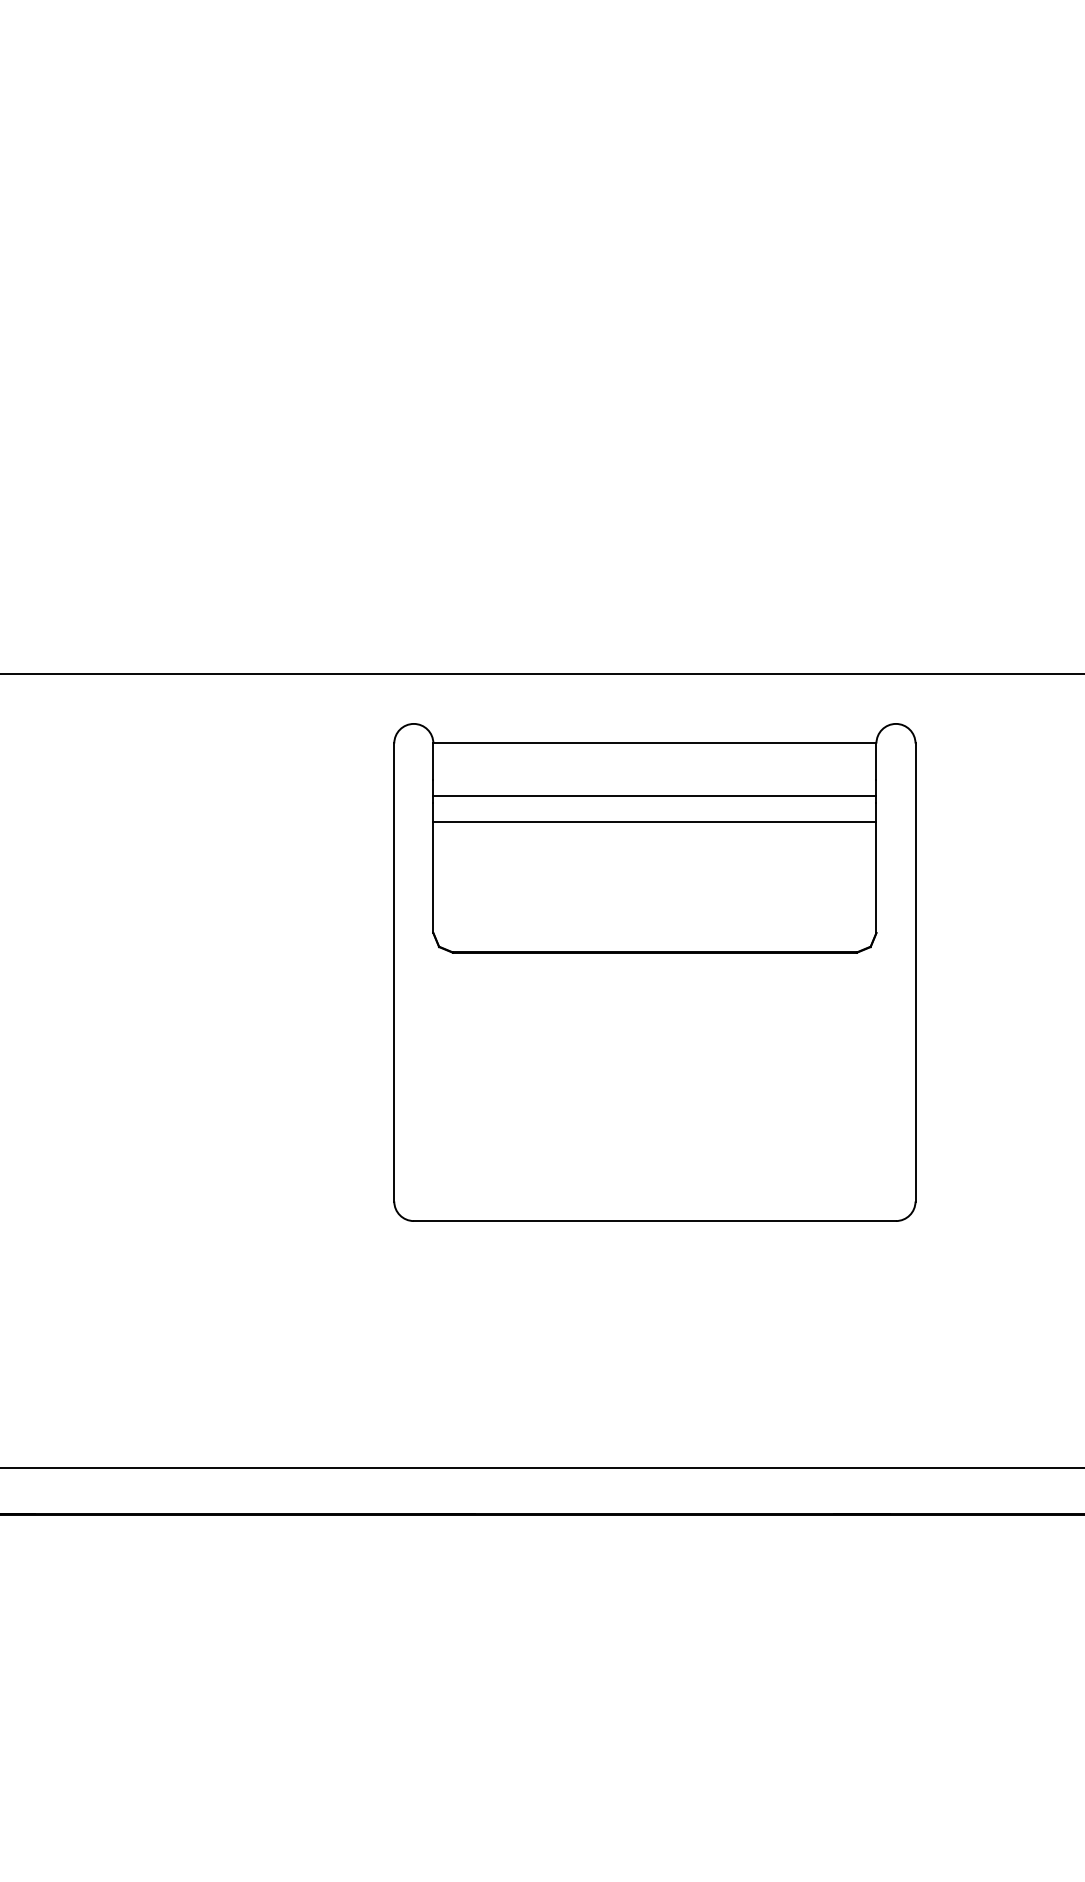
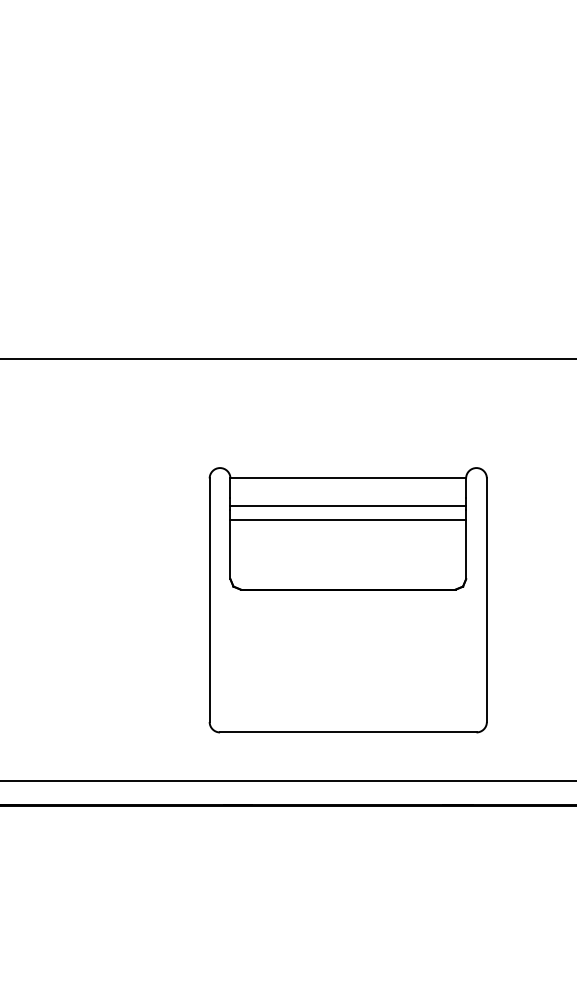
part: (653, 972) -> (347, 600), moved

